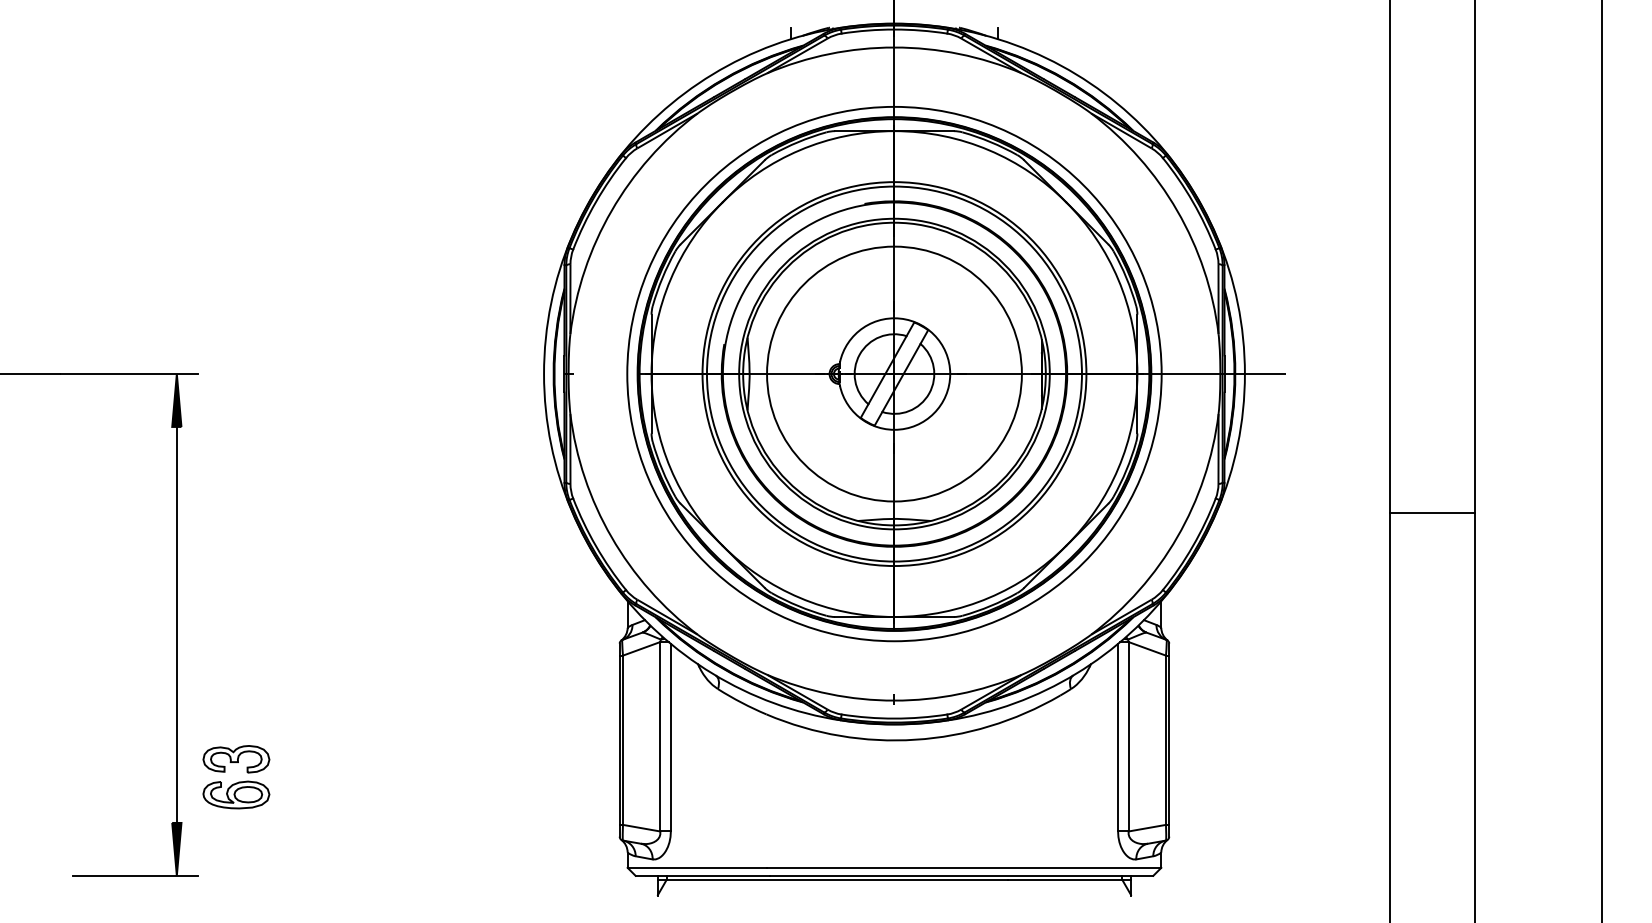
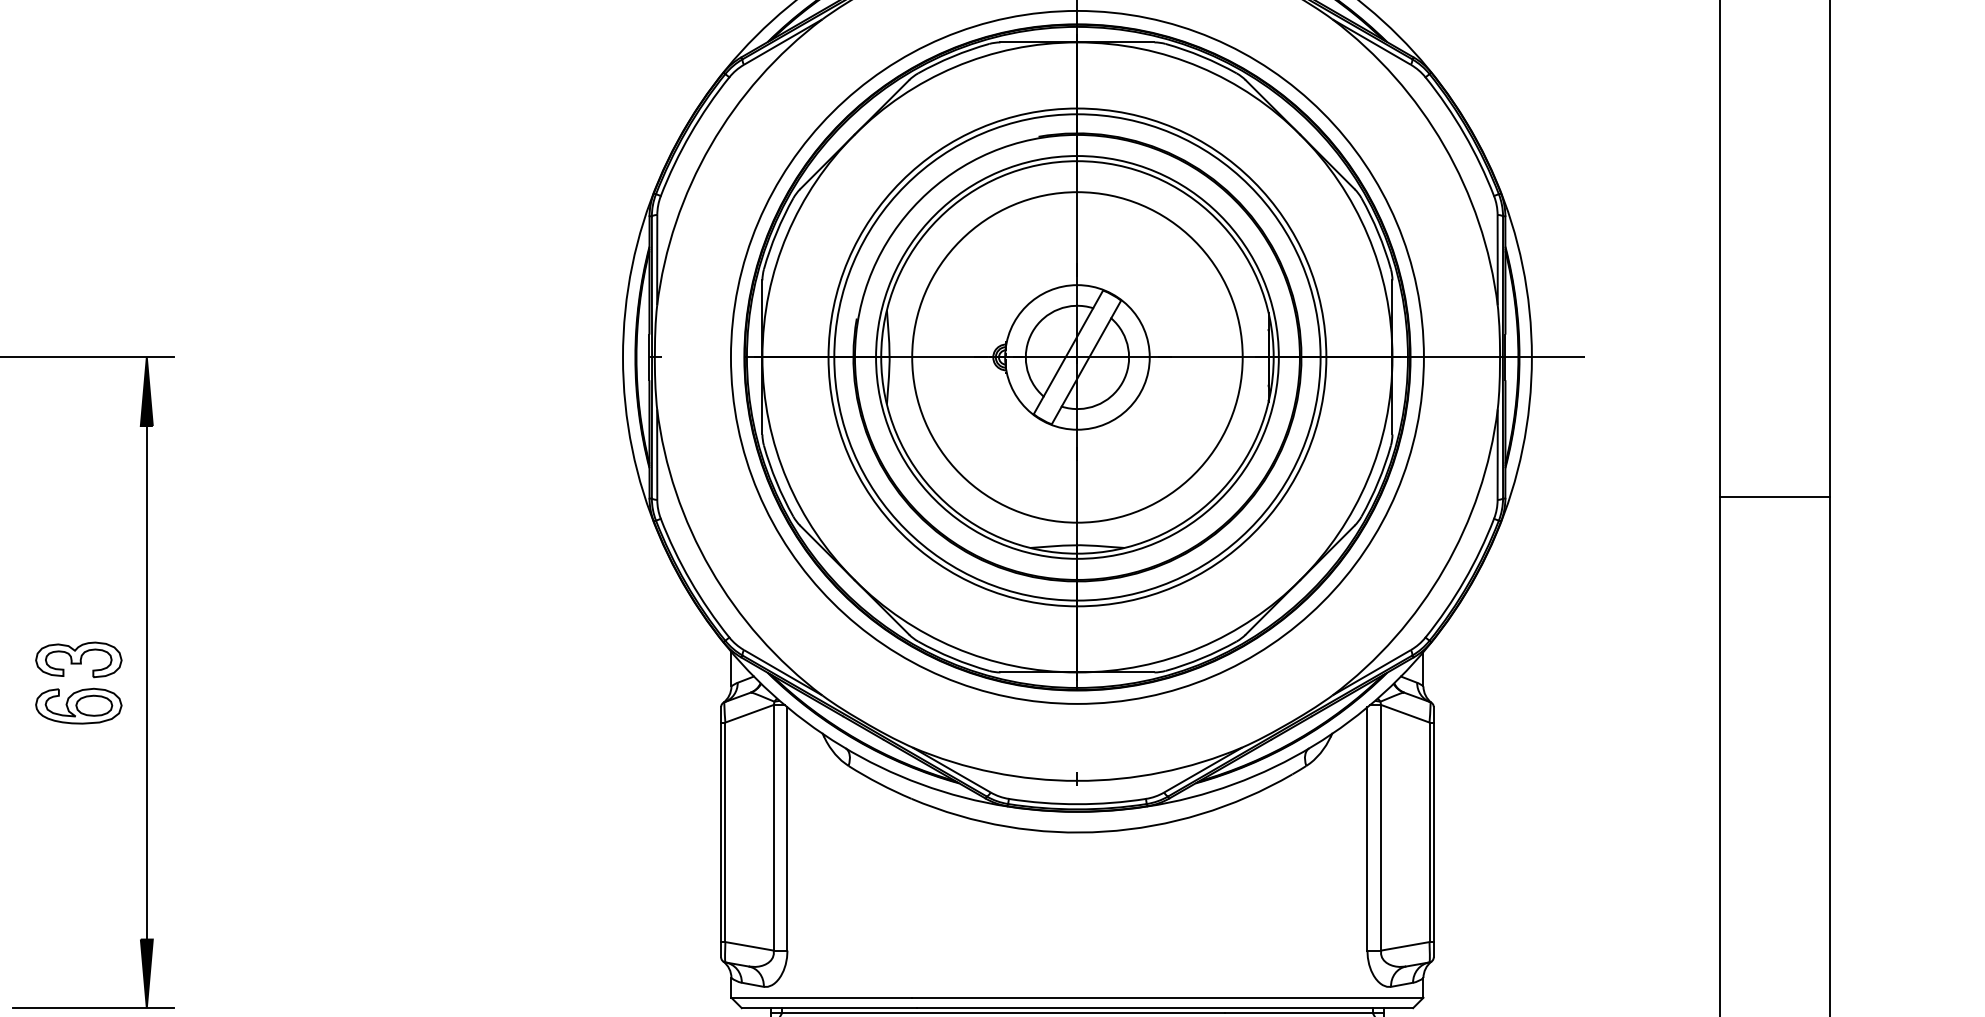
line: (1432, 513) -> (1775, 496), moved
part: (236, 777) -> (78, 683), moved

